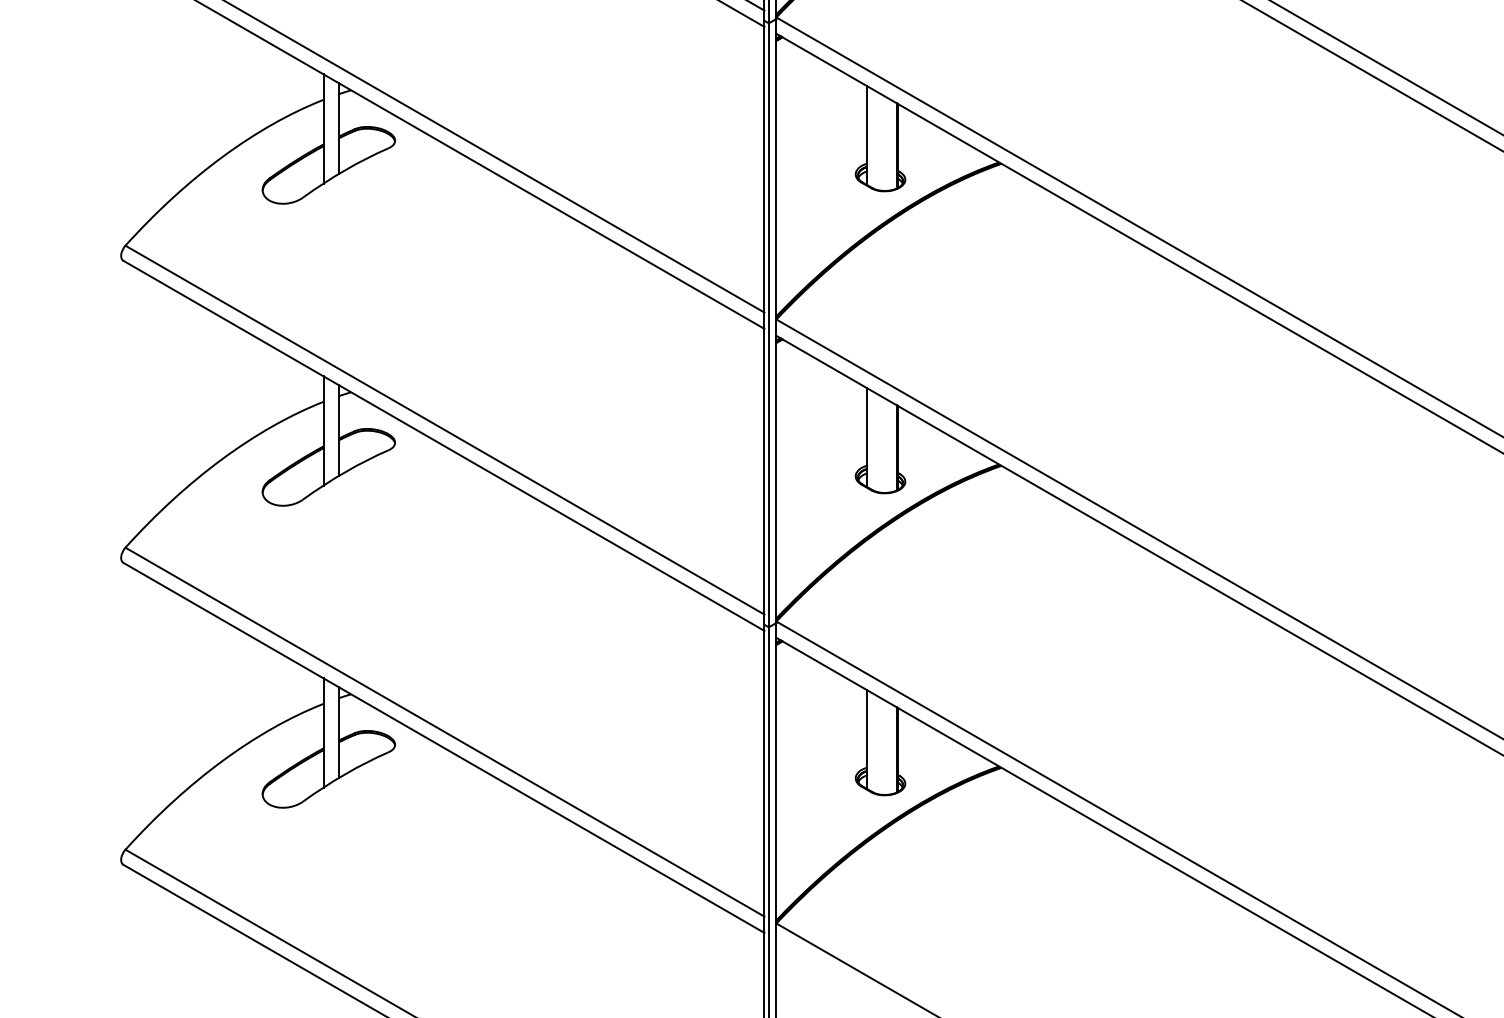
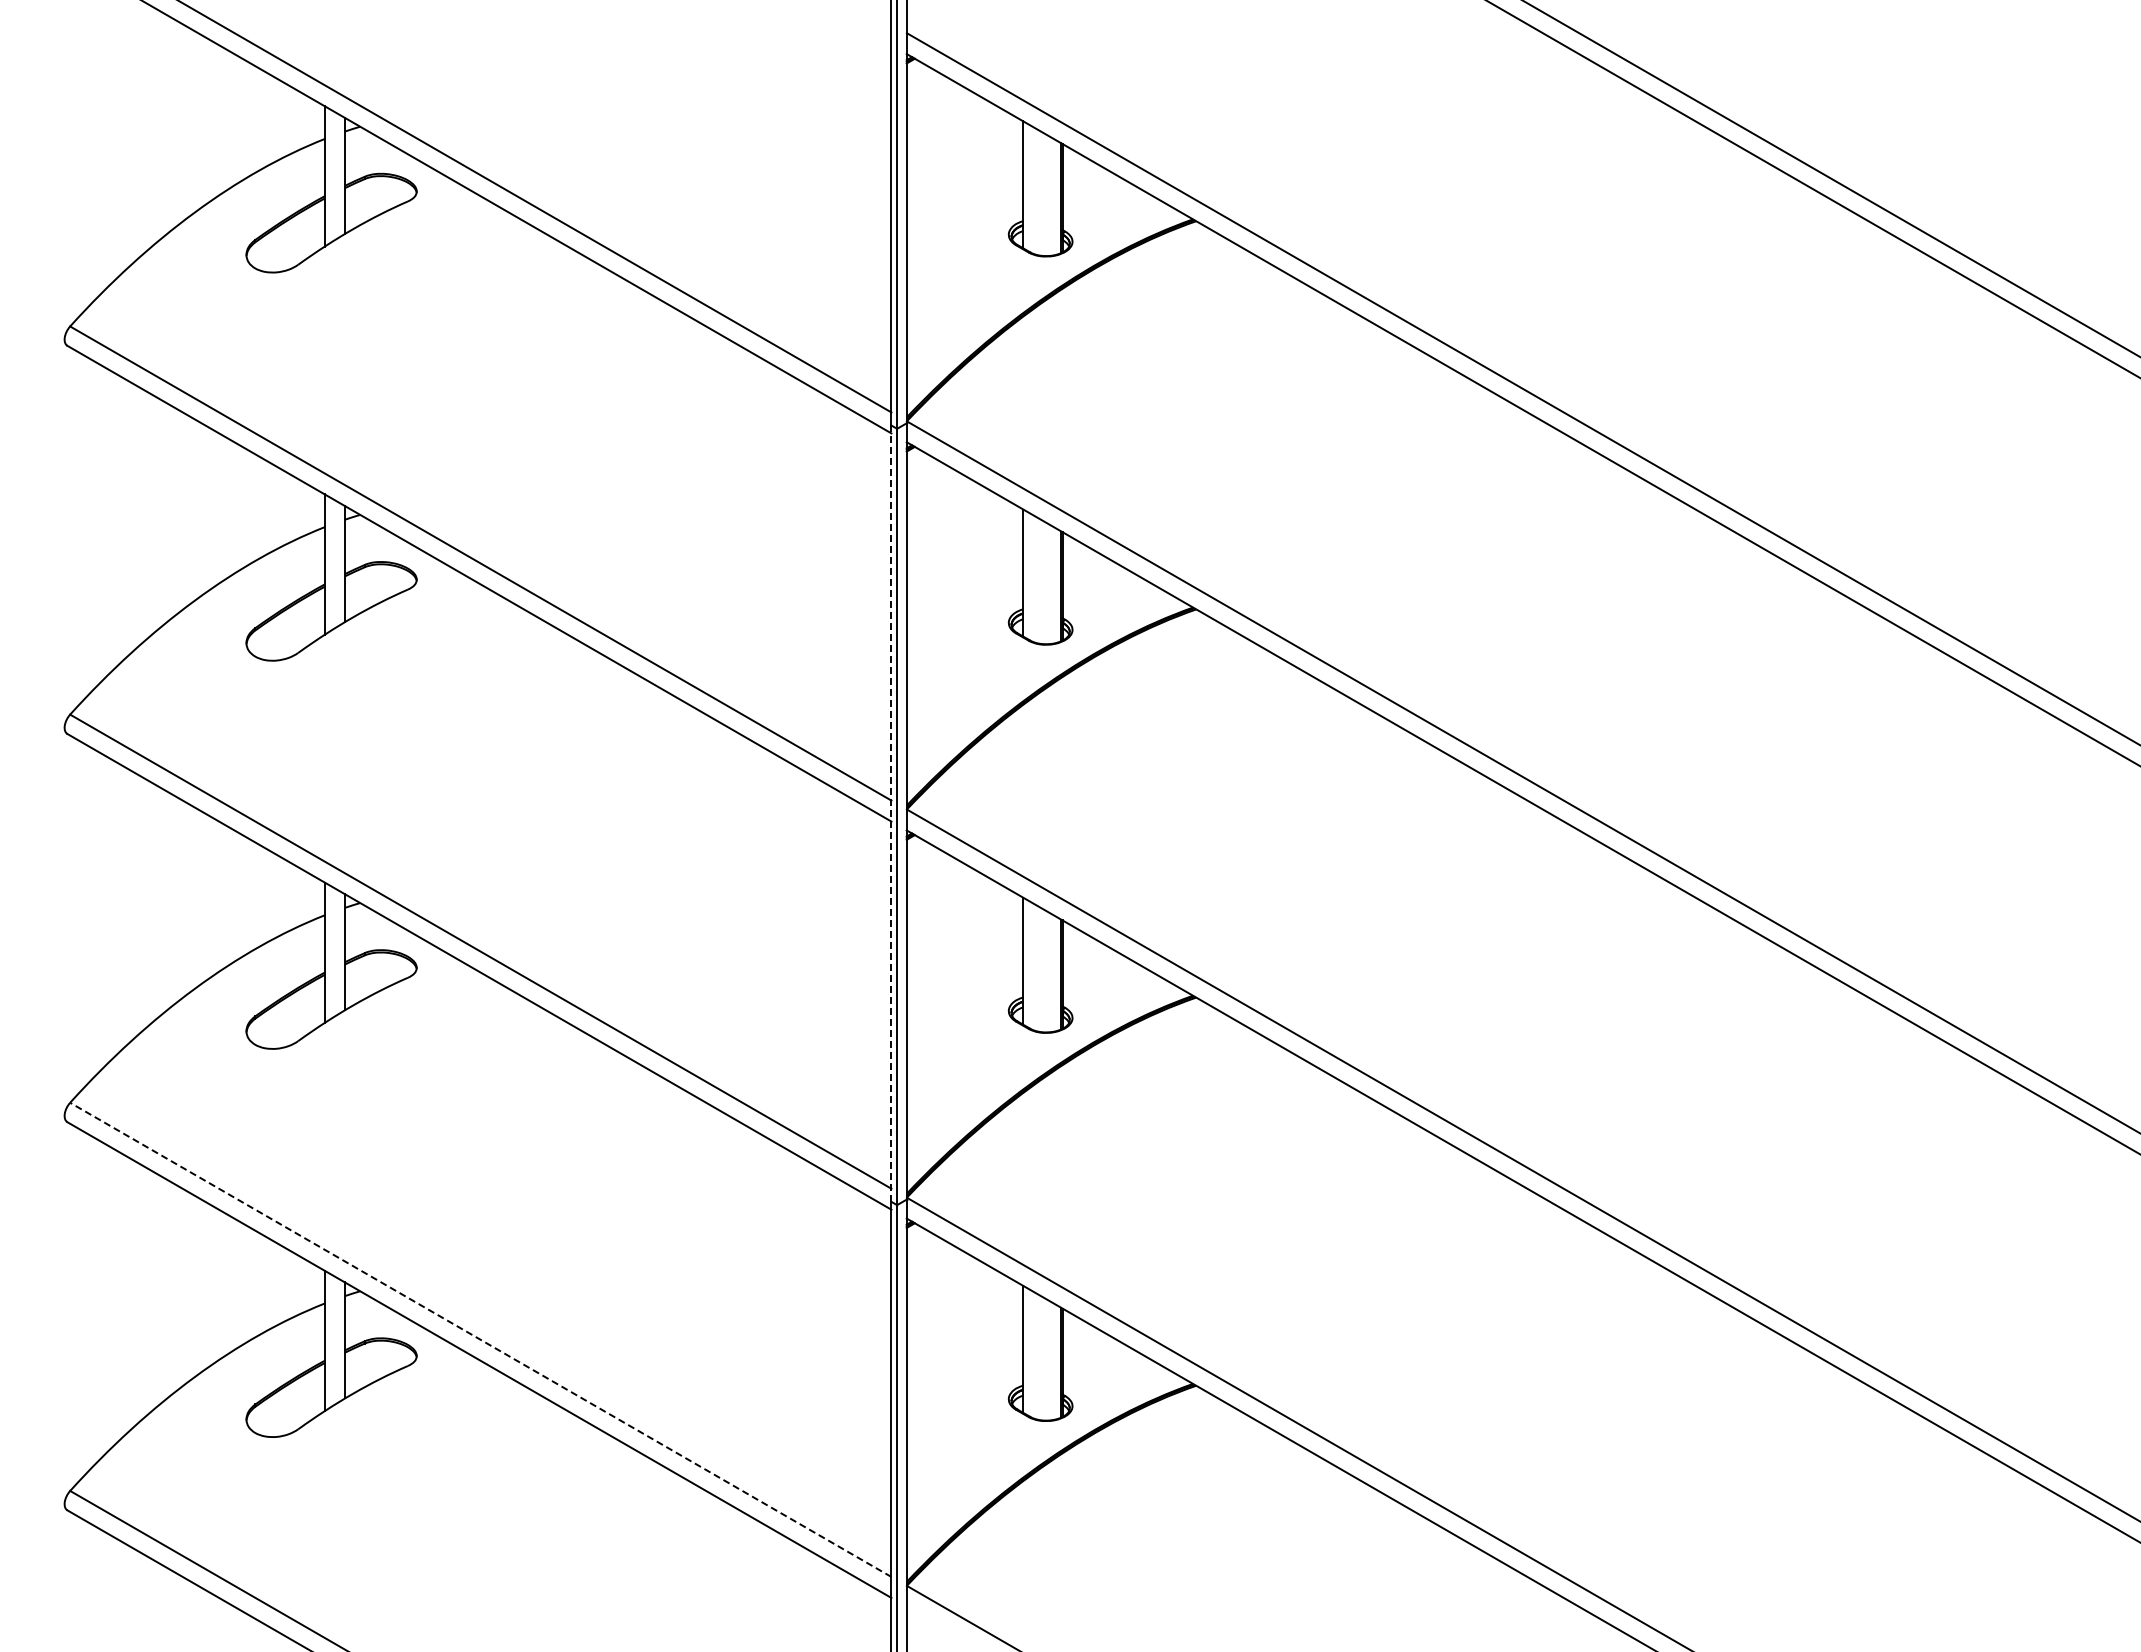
line: (764, 322) -> (891, 813), solid -> dashed
line: (444, 731) -> (480, 1339), solid -> dashed

